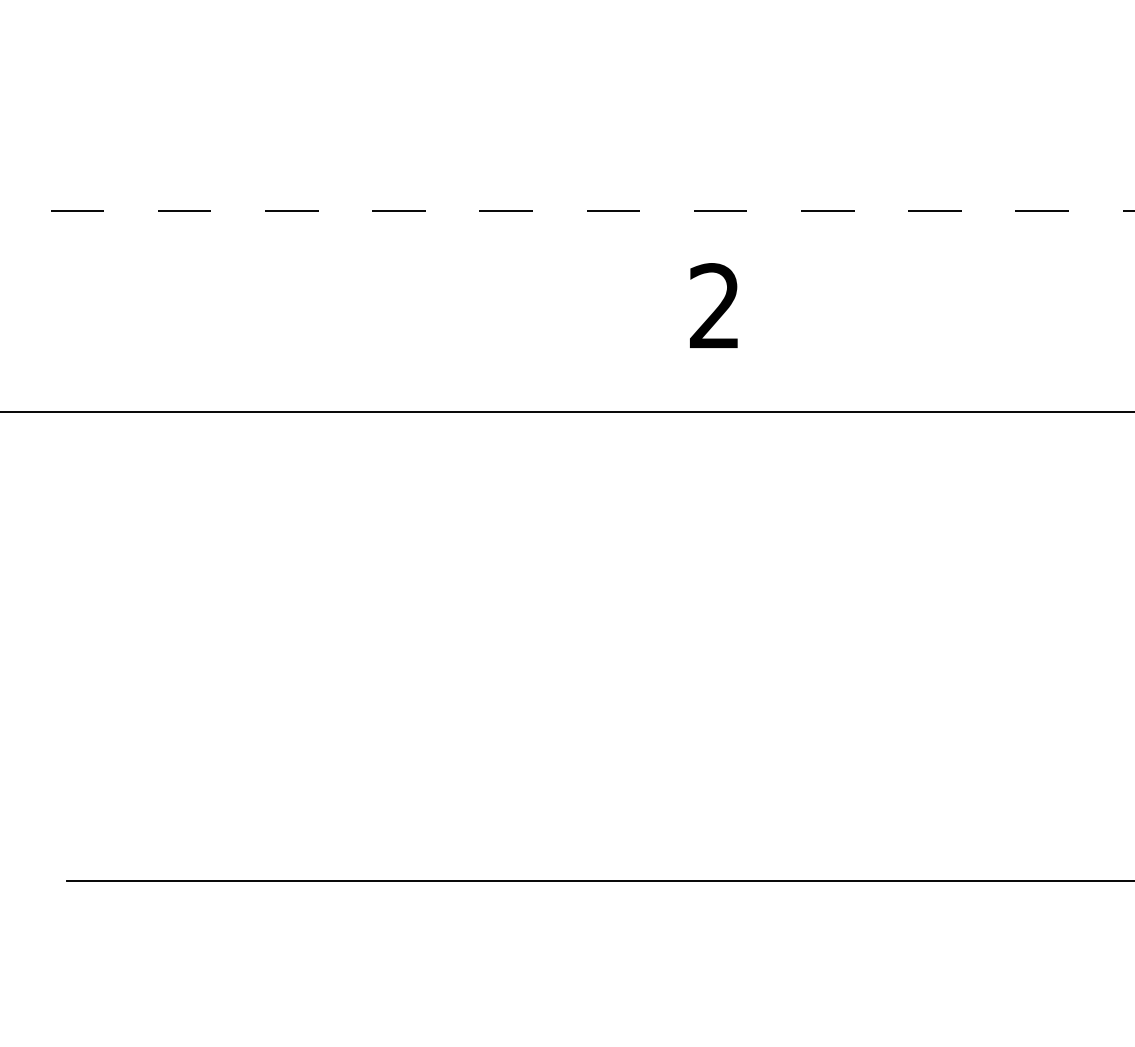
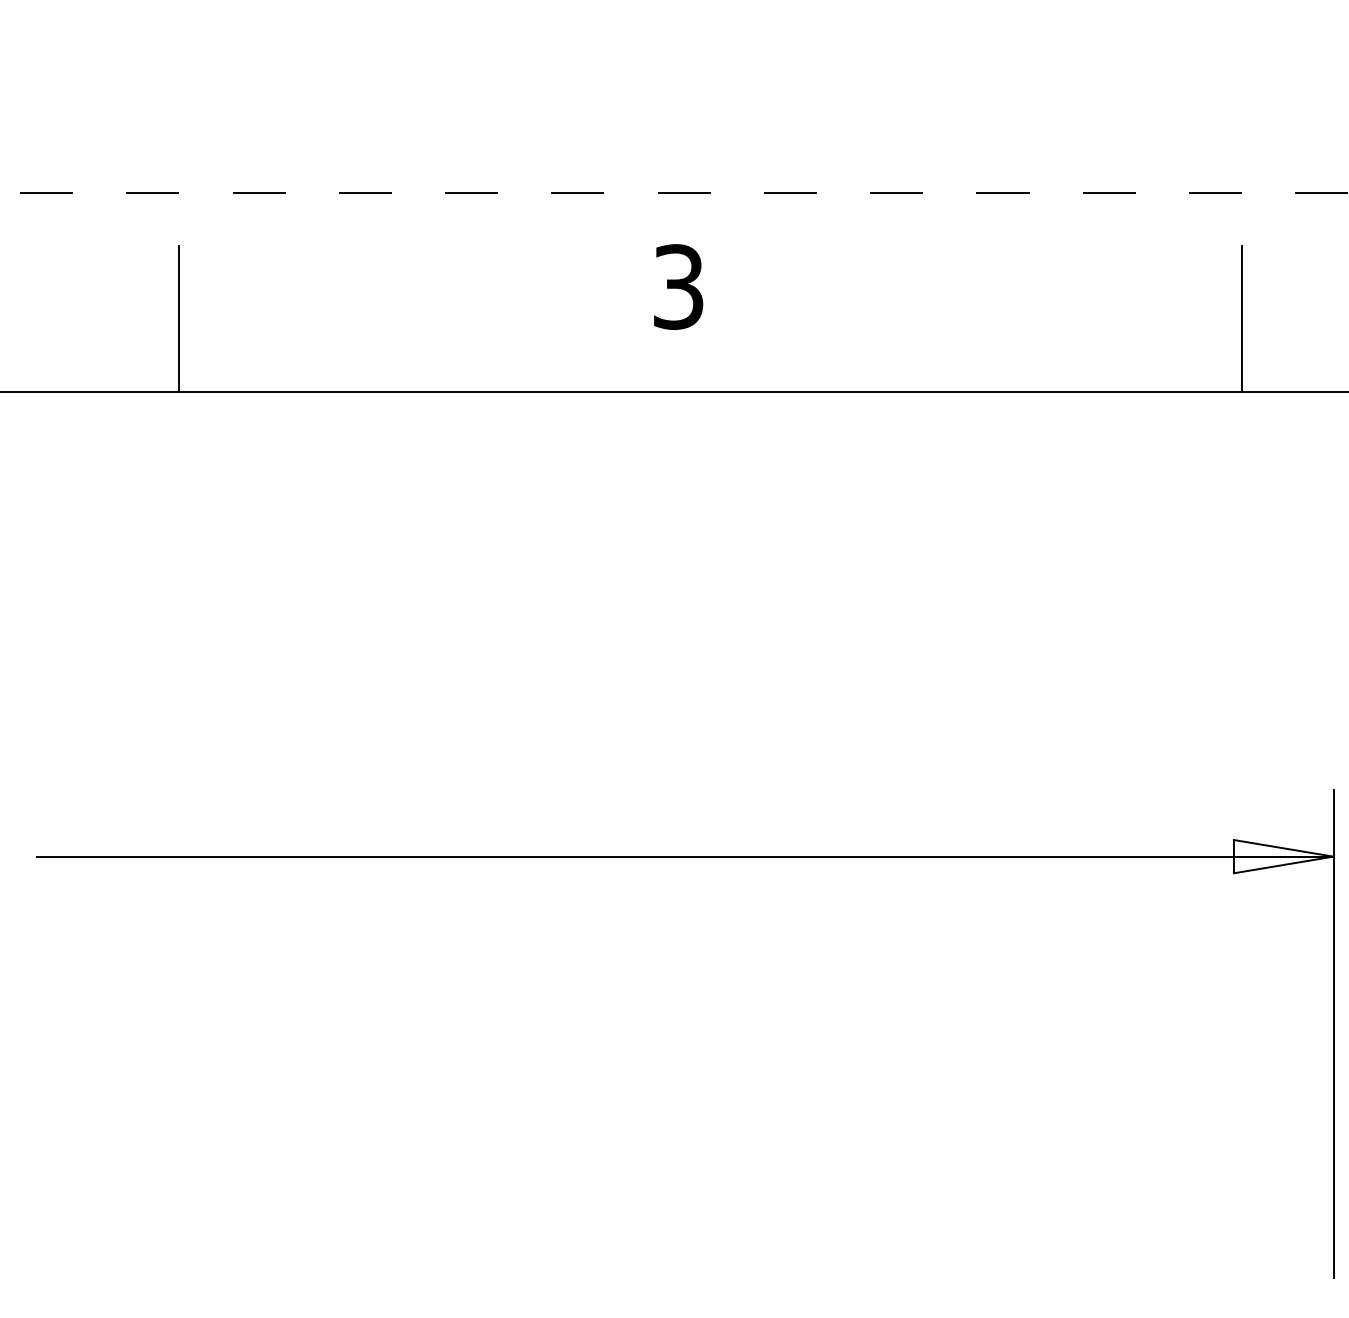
text: (714, 305) -> (678, 286), 2 -> 3
line: (211, 339) -> (179, 319), added

